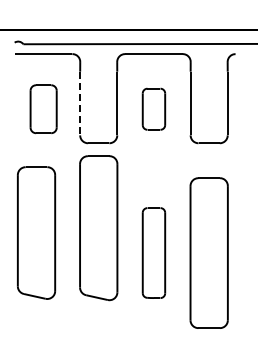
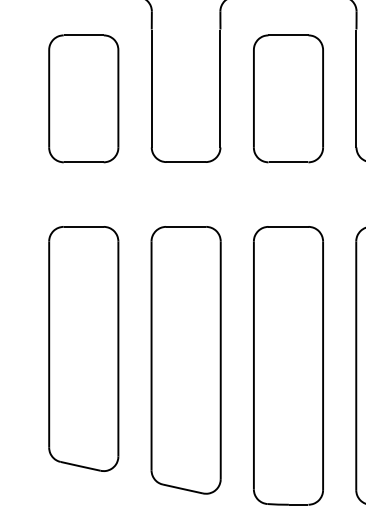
line: (80, 103) -> (152, 88), dashed -> solid
part: (43, 109) -> (83, 99), size x1.43
part: (153, 109) -> (287, 99), size x1.67
part: (98, 228) -> (185, 360), moved
part: (36, 232) -> (83, 347), moved
part: (153, 252) -> (287, 364), size x1.67

